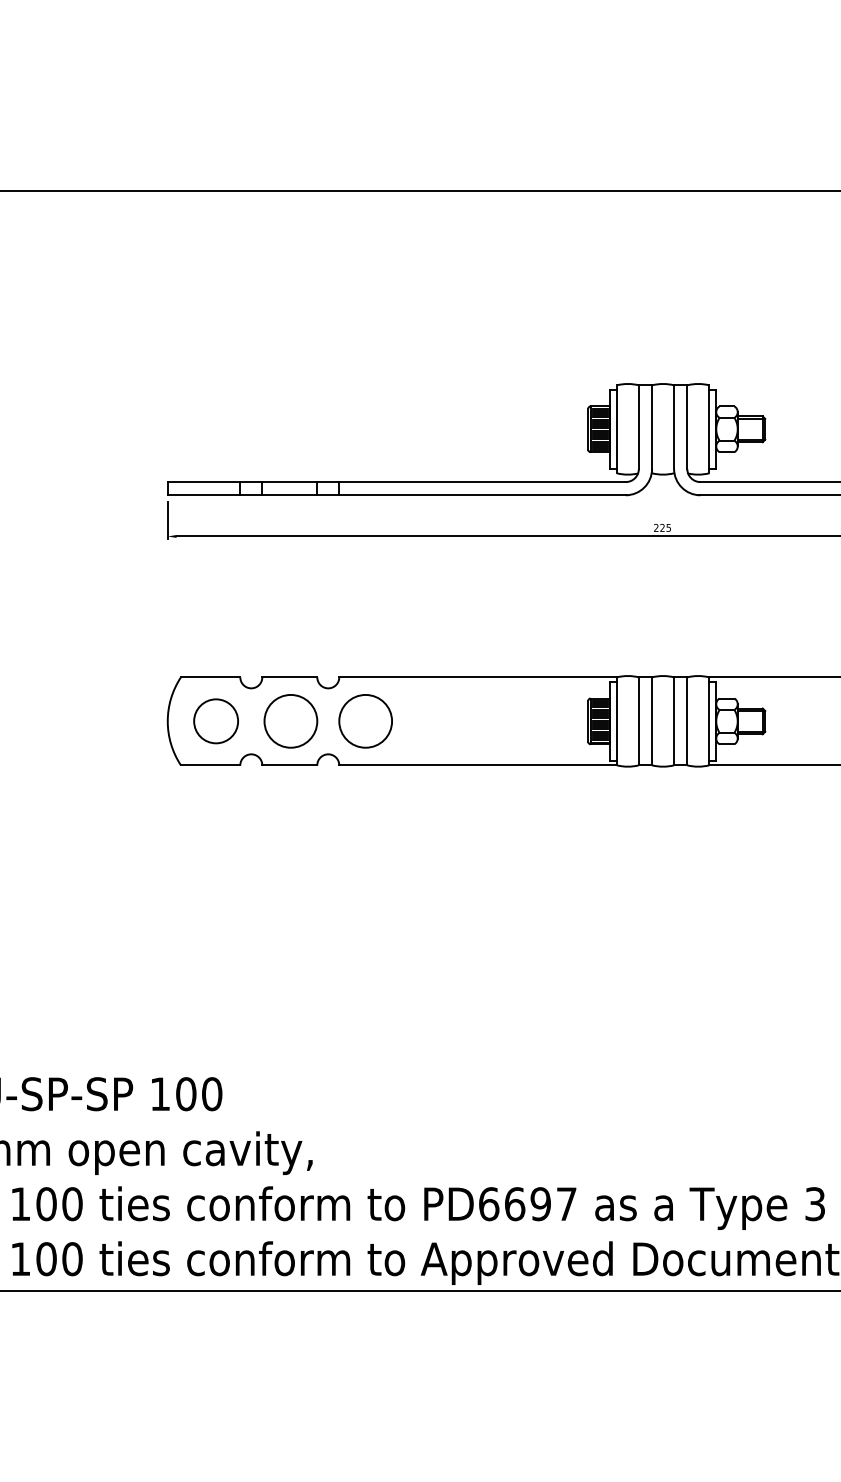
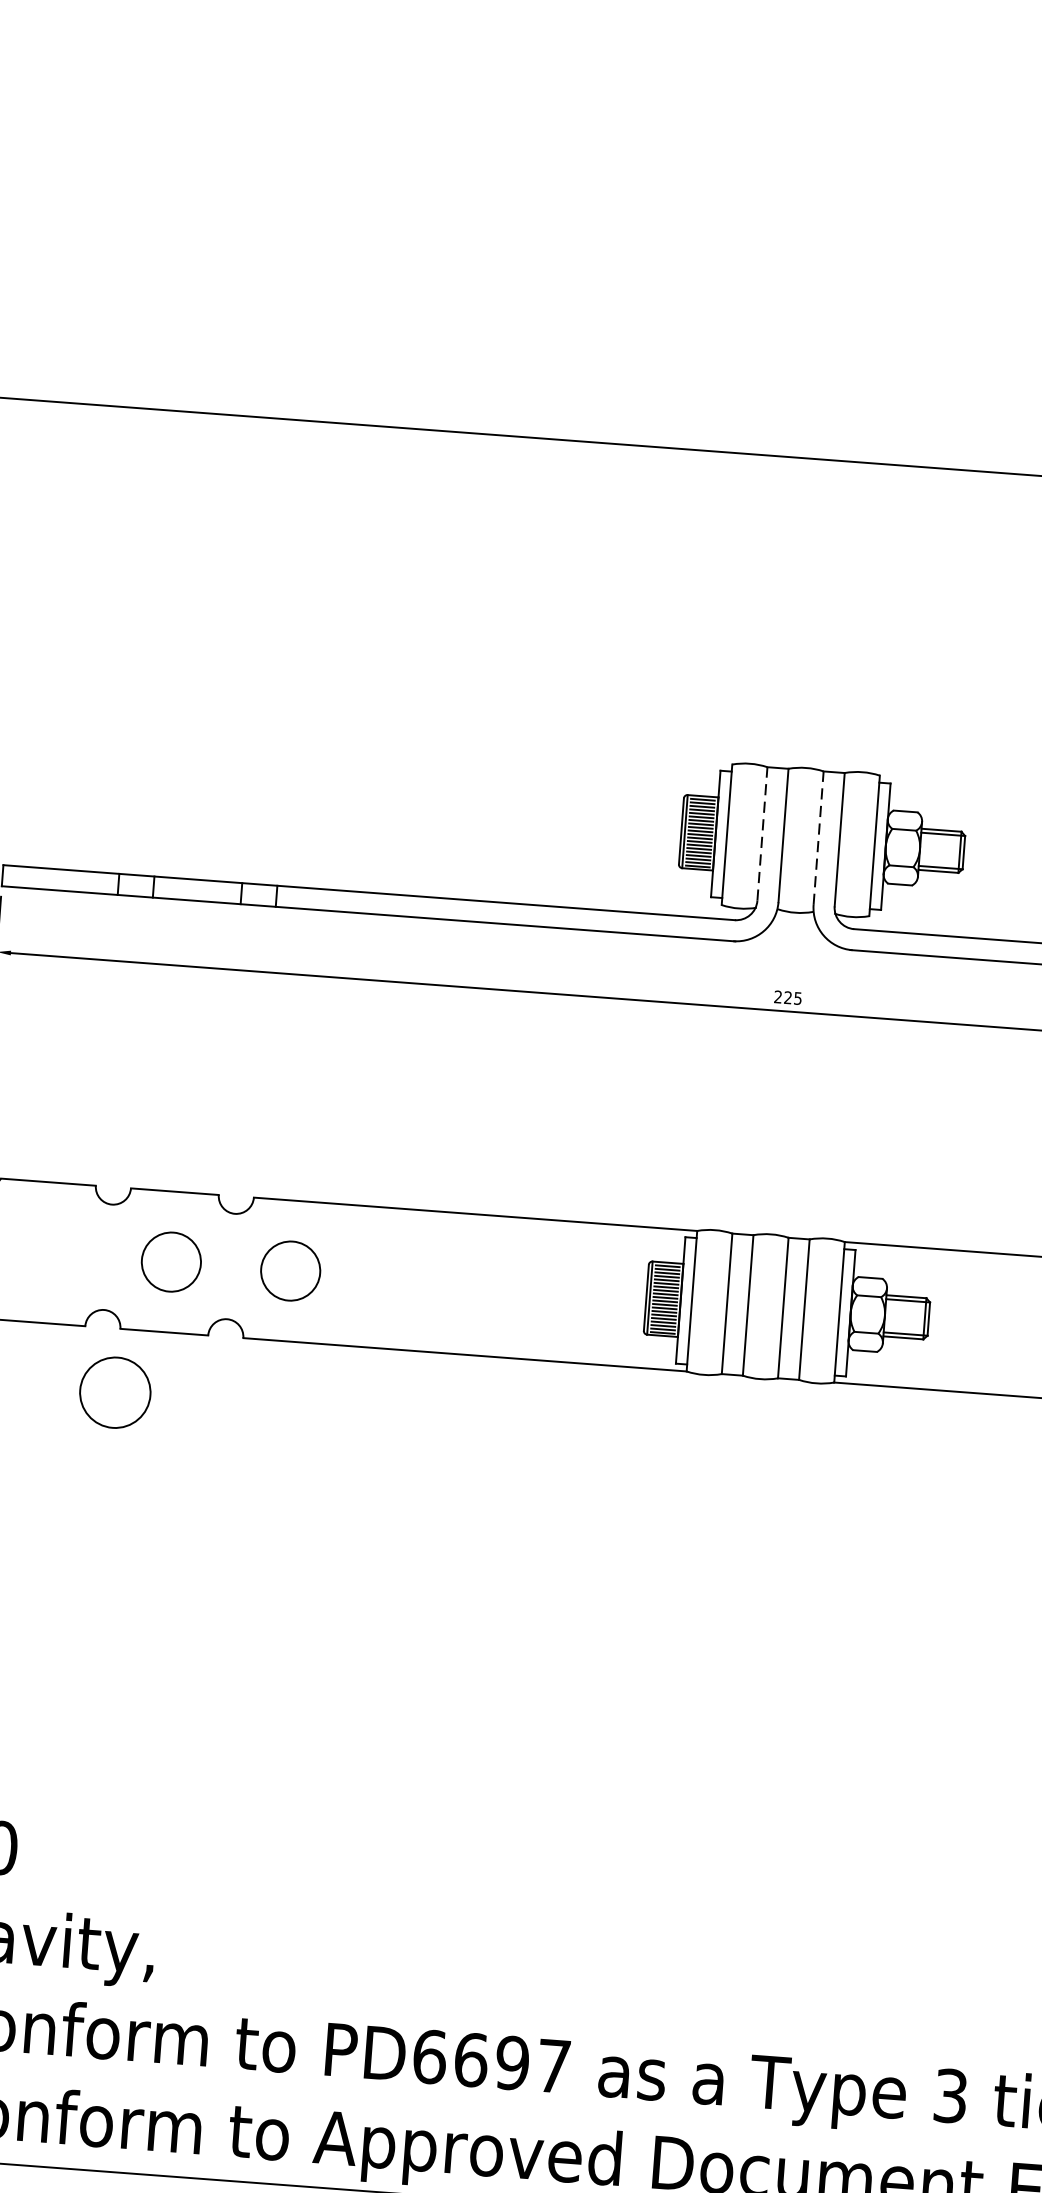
line: (638, 427) -> (761, 834), solid -> dashed
line: (674, 427) -> (819, 838), solid -> dashed
circle: (215, 721) -> (114, 1392), moved
circle: (290, 721) -> (170, 1262), size x0.7
circle: (365, 721) -> (290, 1271), size x0.7

